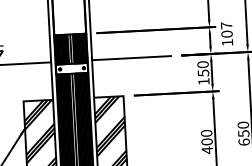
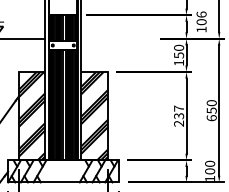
text: (226, 25) -> (201, 14), 107 -> 106
line: (131, 57) -> (116, 38), removed
text: (207, 142) -> (179, 116), 400 -> 237

